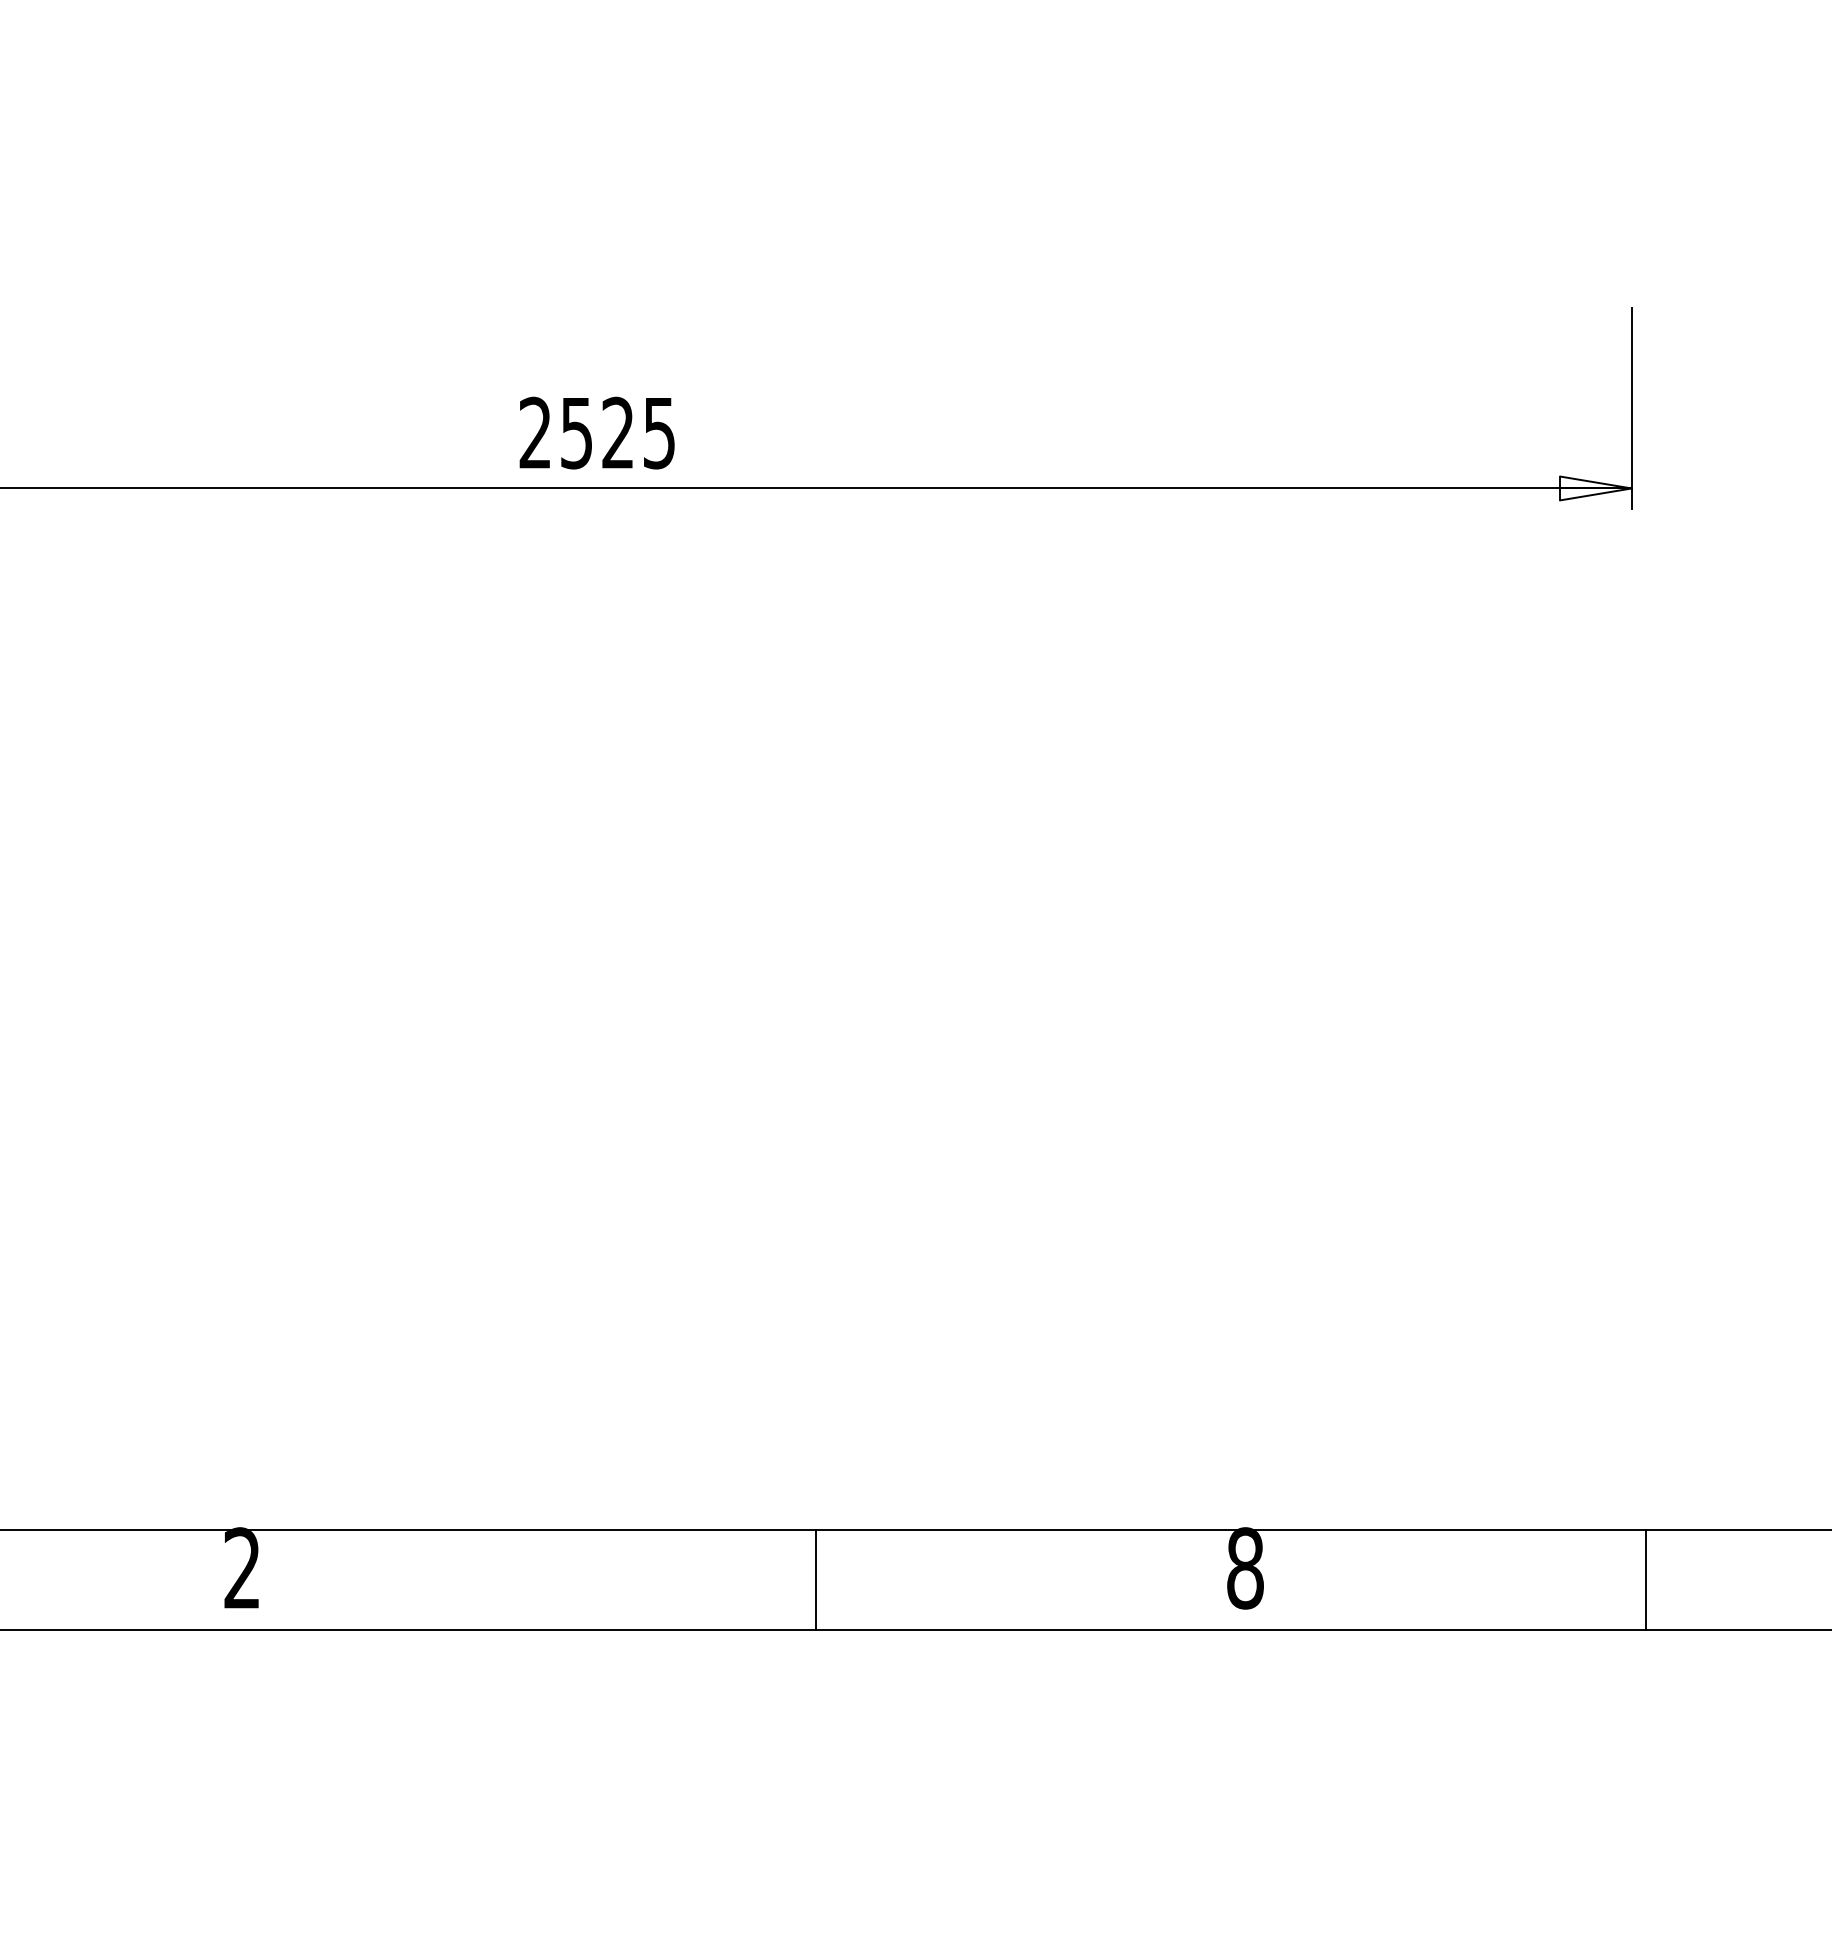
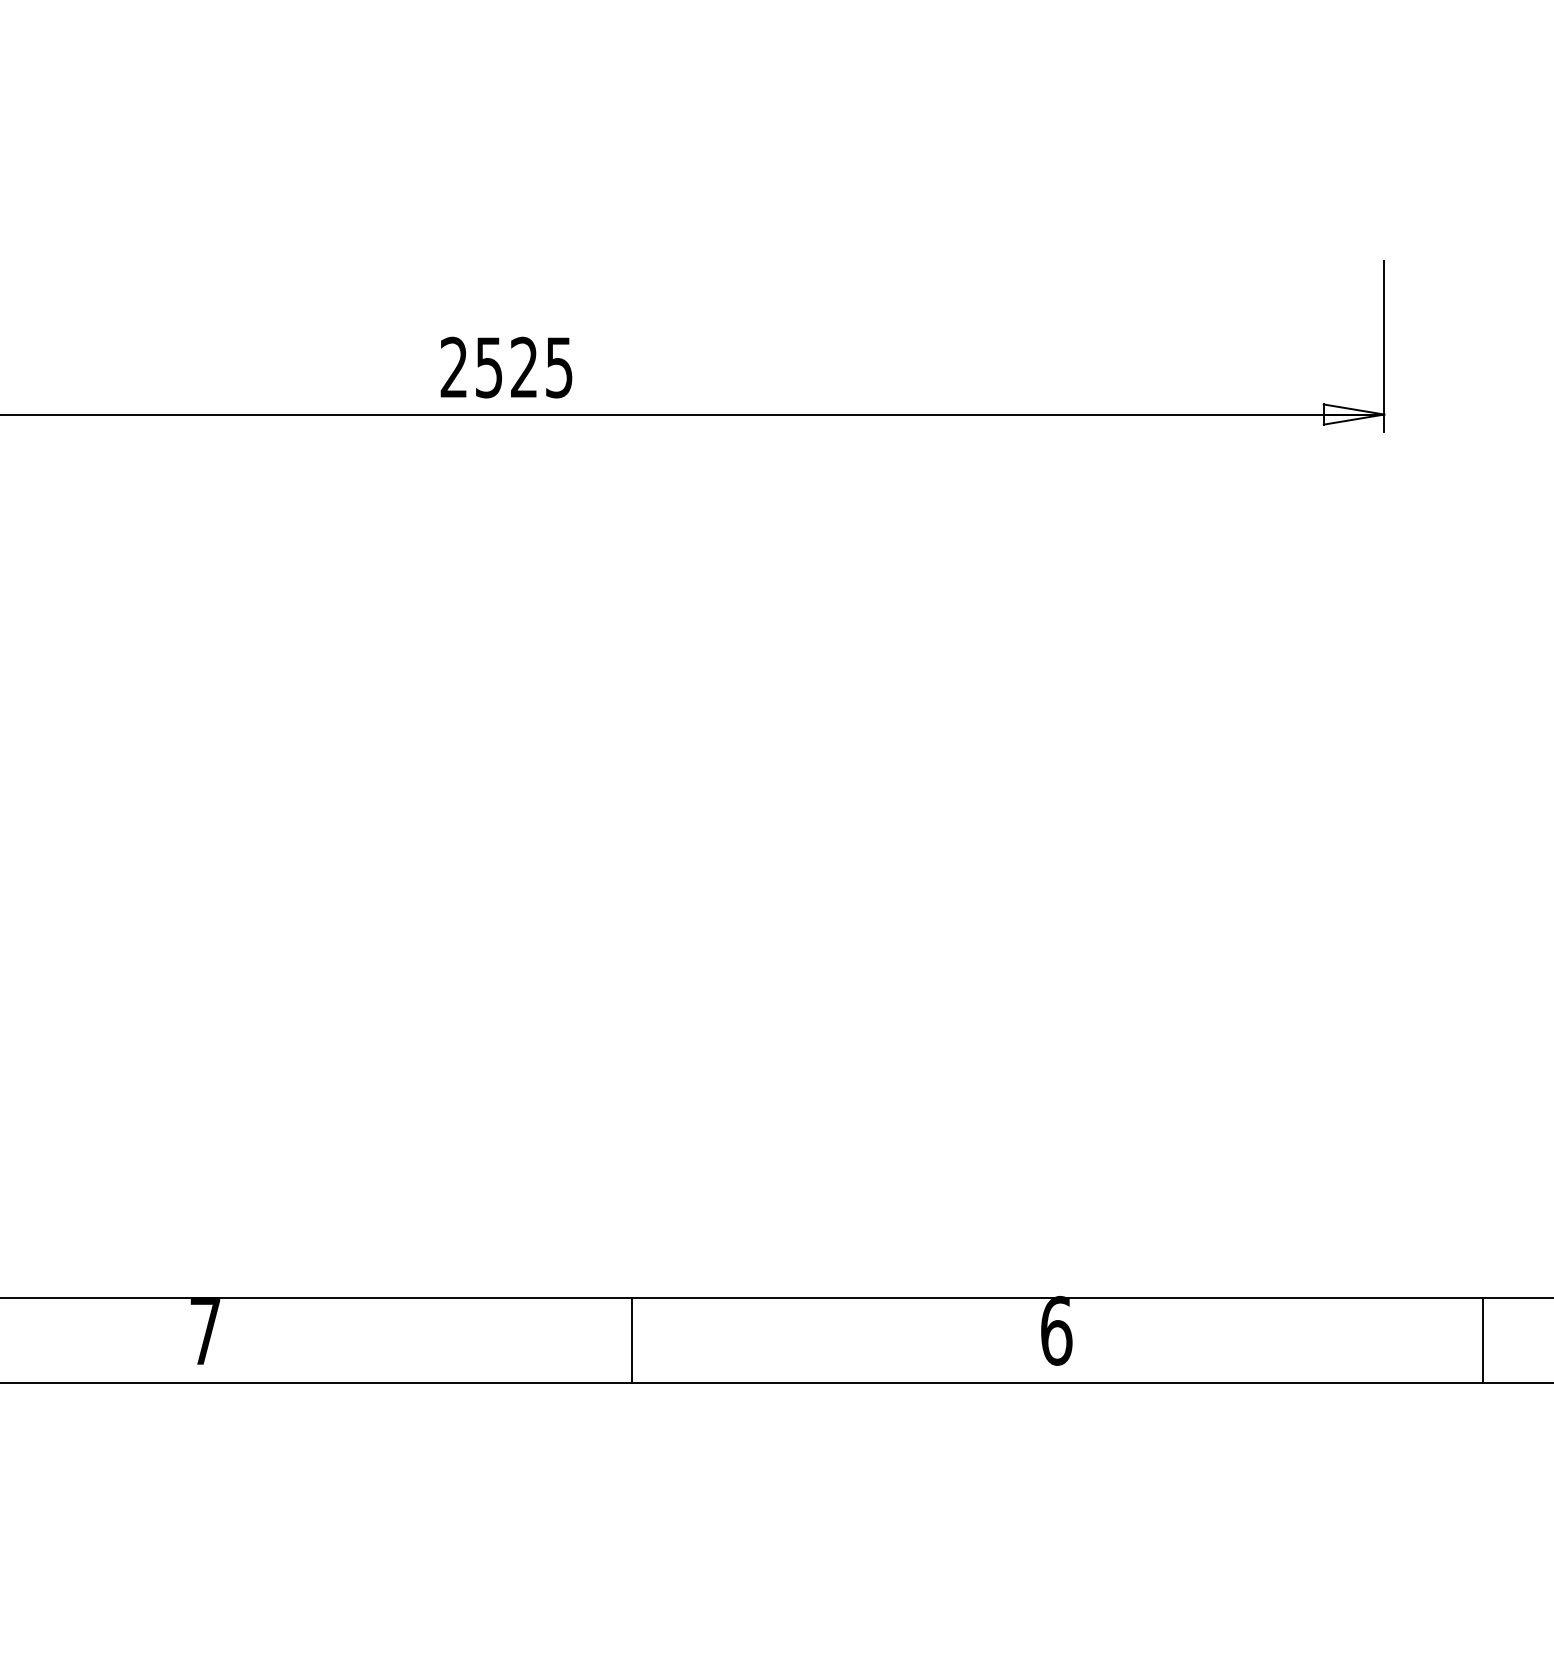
text: (241, 1567) -> (204, 1330), 2 -> 7
text: (1245, 1568) -> (1056, 1330), 8 -> 6
line: (815, 1579) -> (631, 1340), moved
line: (1645, 1579) -> (1482, 1340), moved

